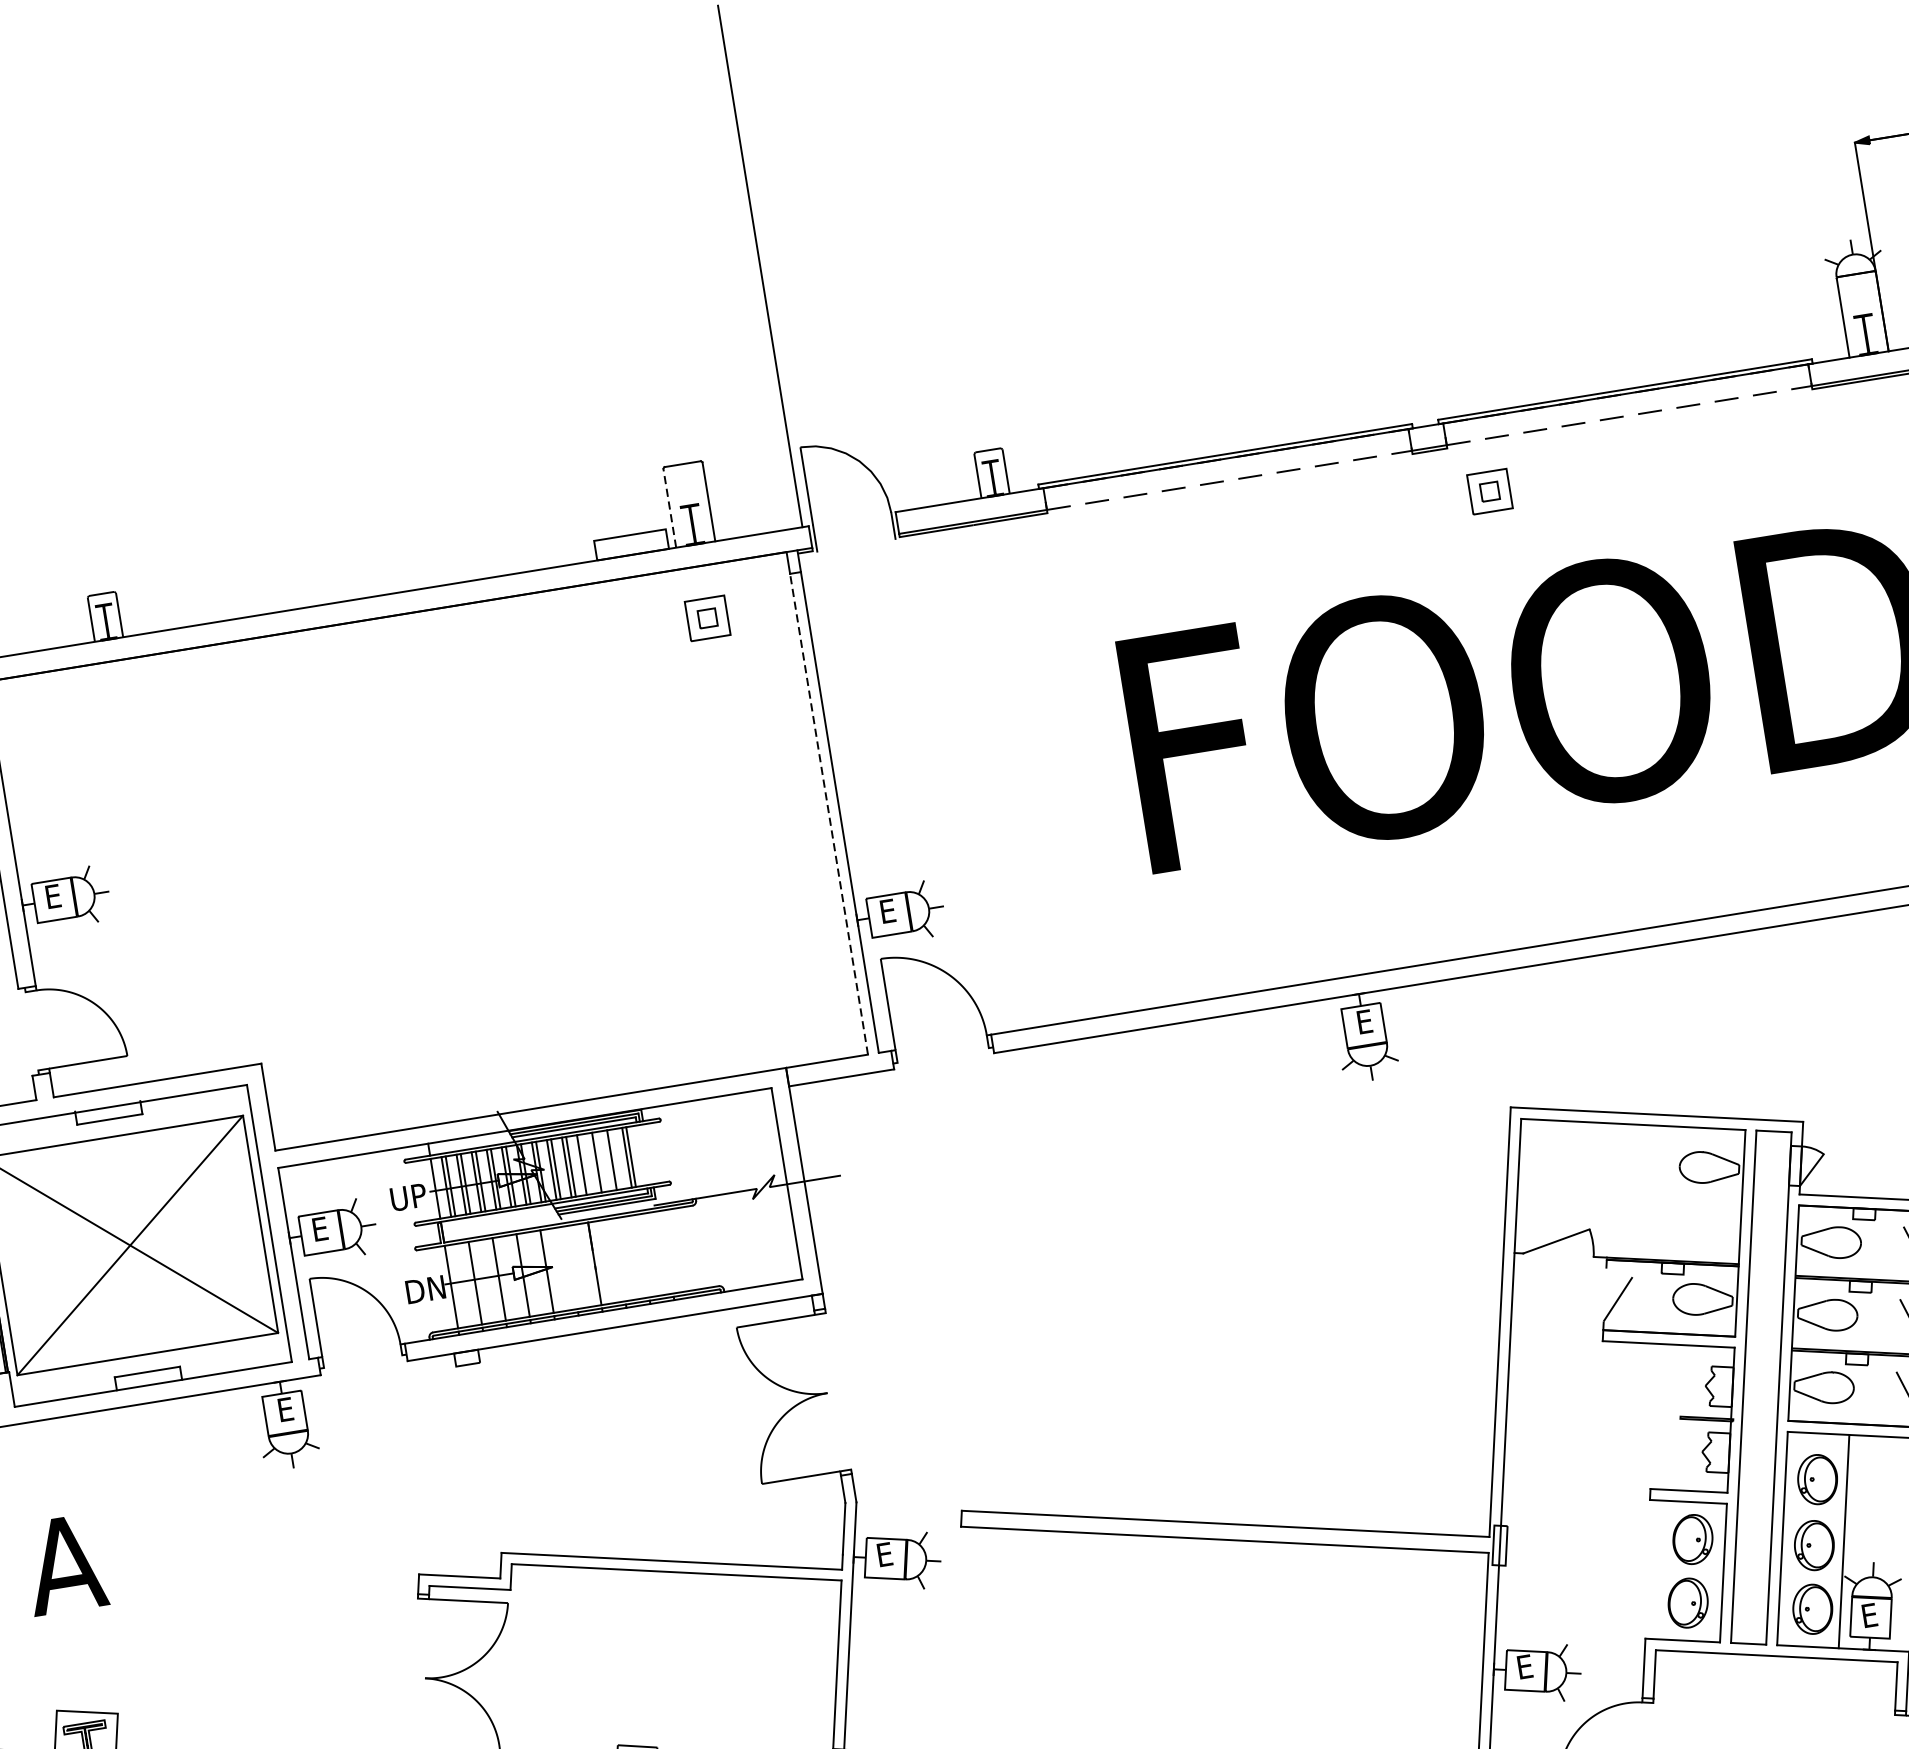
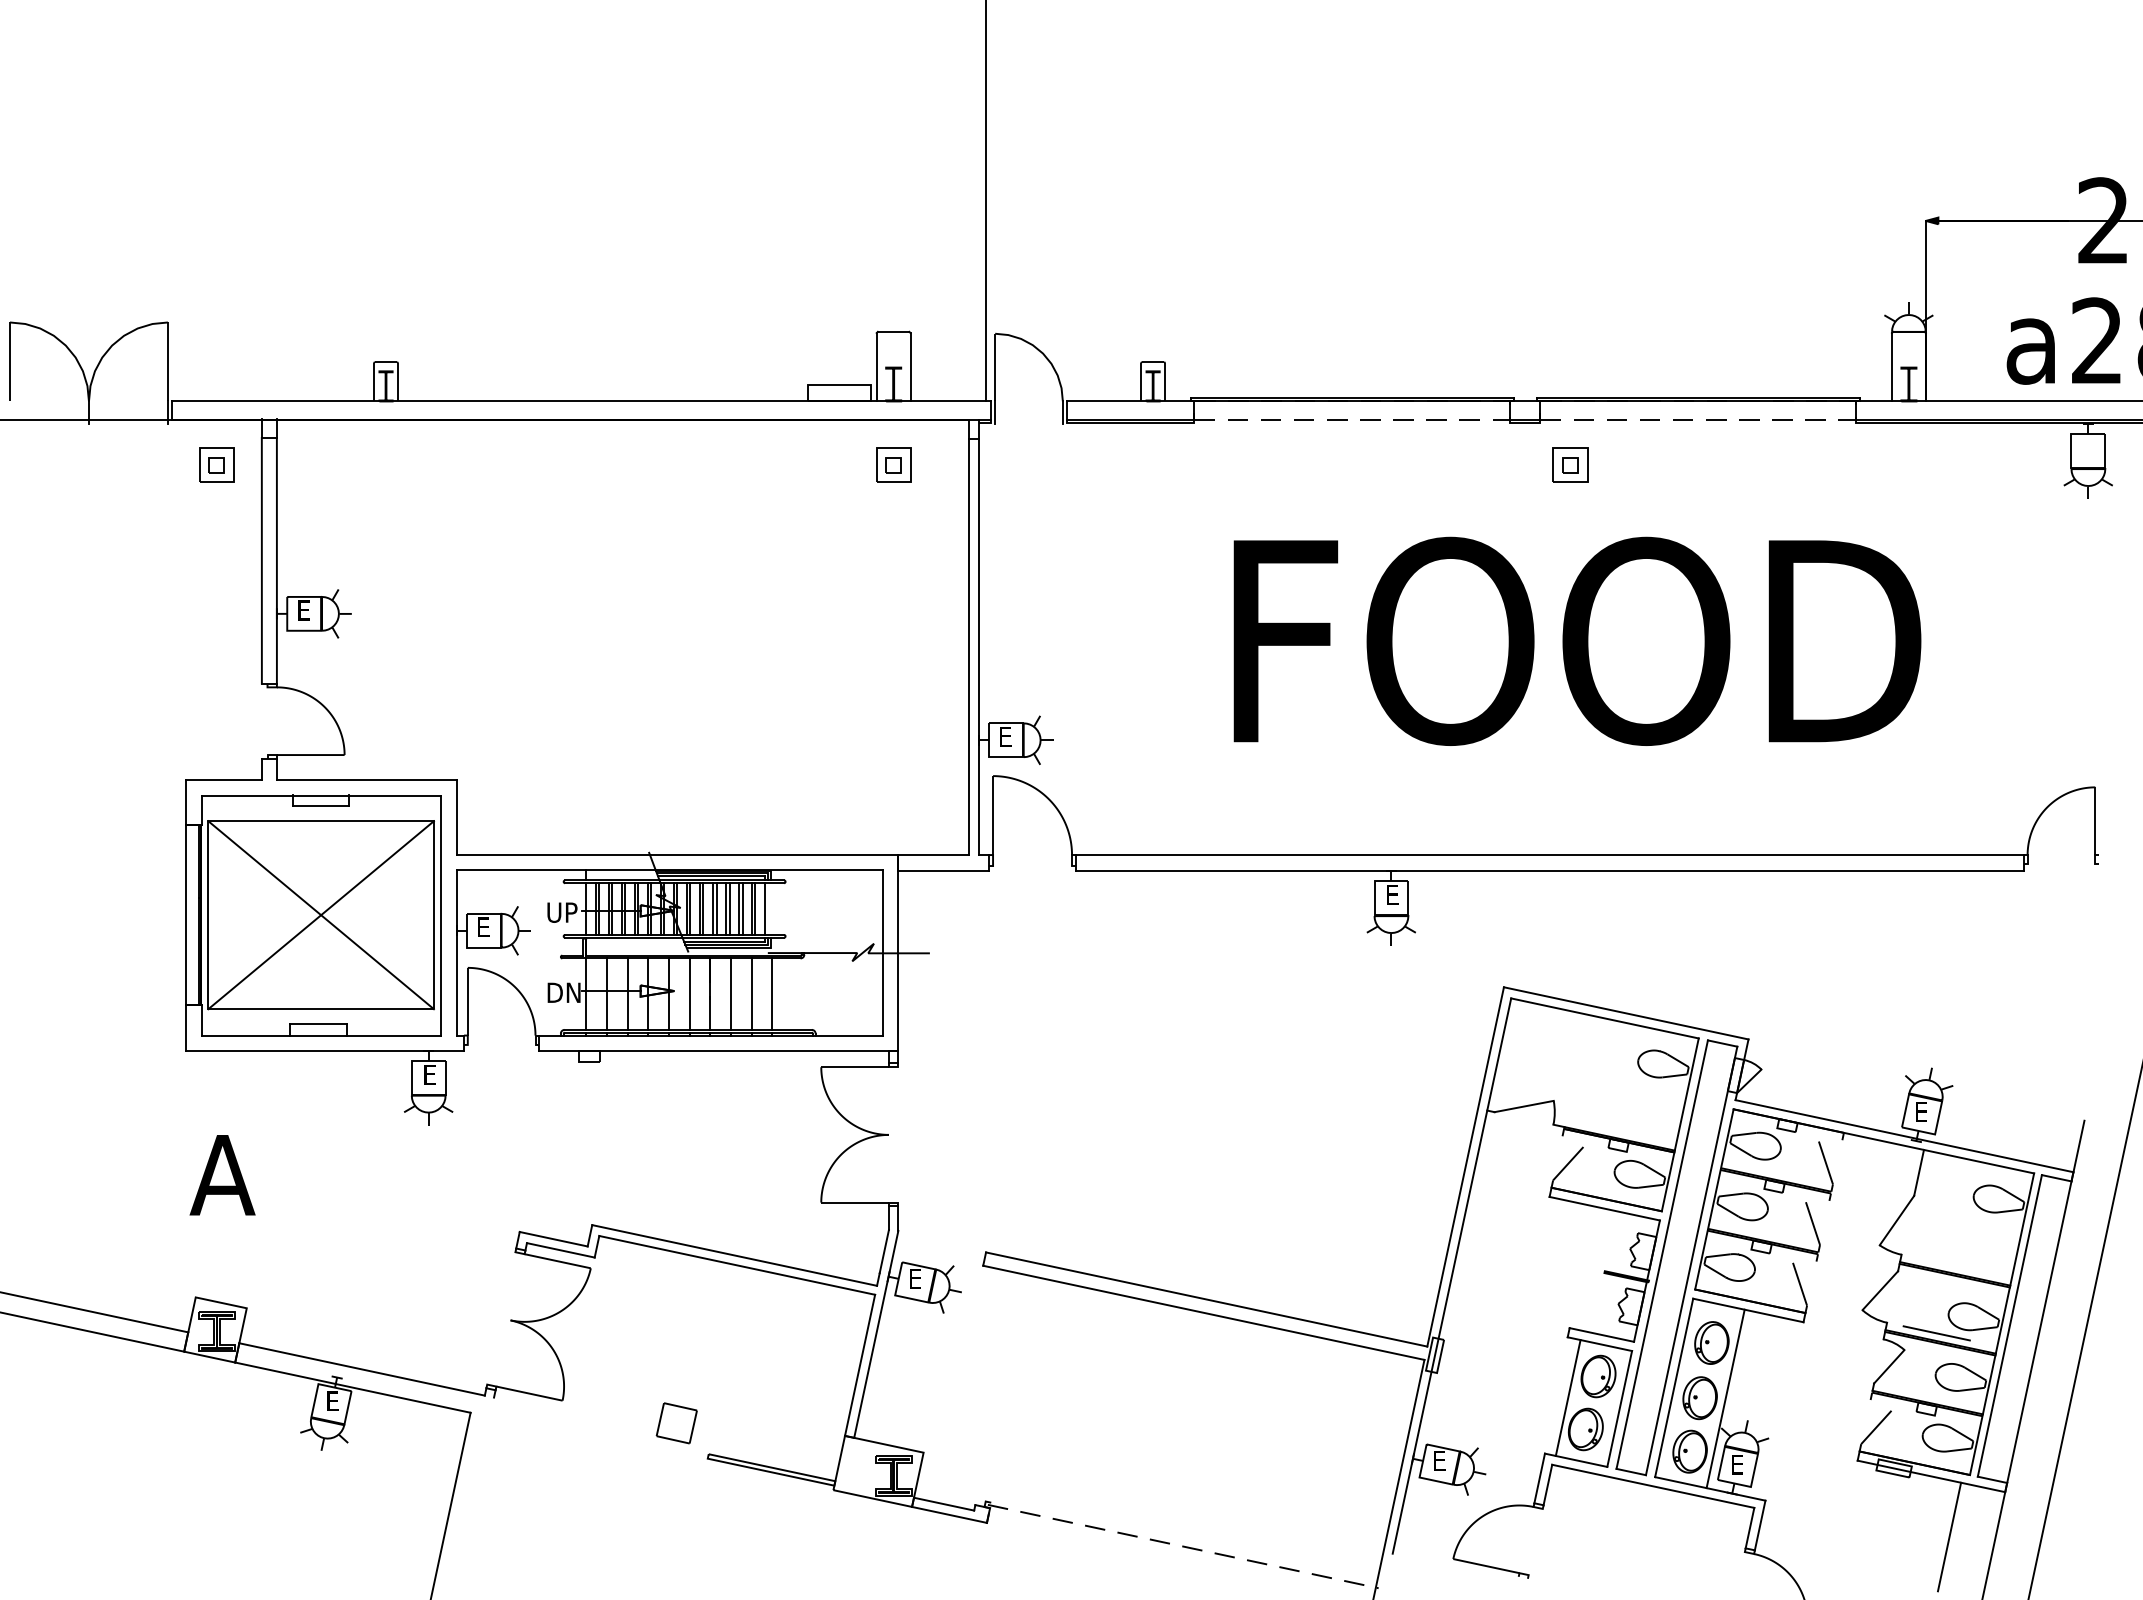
line: (669, 507) -> (876, 366), dashed -> solid
line: (829, 813) -> (969, 646), dashed -> solid
line: (641, 1154) -> (764, 908), added
line: (615, 1158) -> (742, 908), added
line: (600, 1161) -> (729, 908), added
line: (585, 1163) -> (716, 908), added
line: (666, 1251) -> (772, 993), added
line: (642, 1255) -> (751, 993), added
line: (619, 1259) -> (731, 993), added
line: (570, 1267) -> (689, 993), added
line: (1660, 1569) -> (1567, 1397), added

